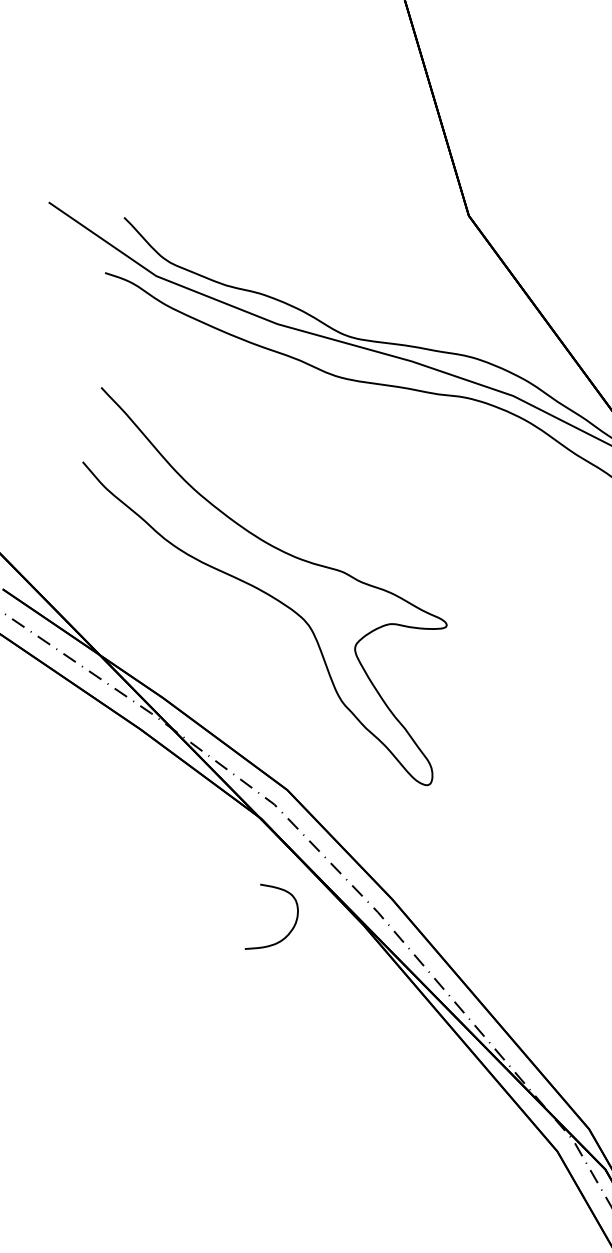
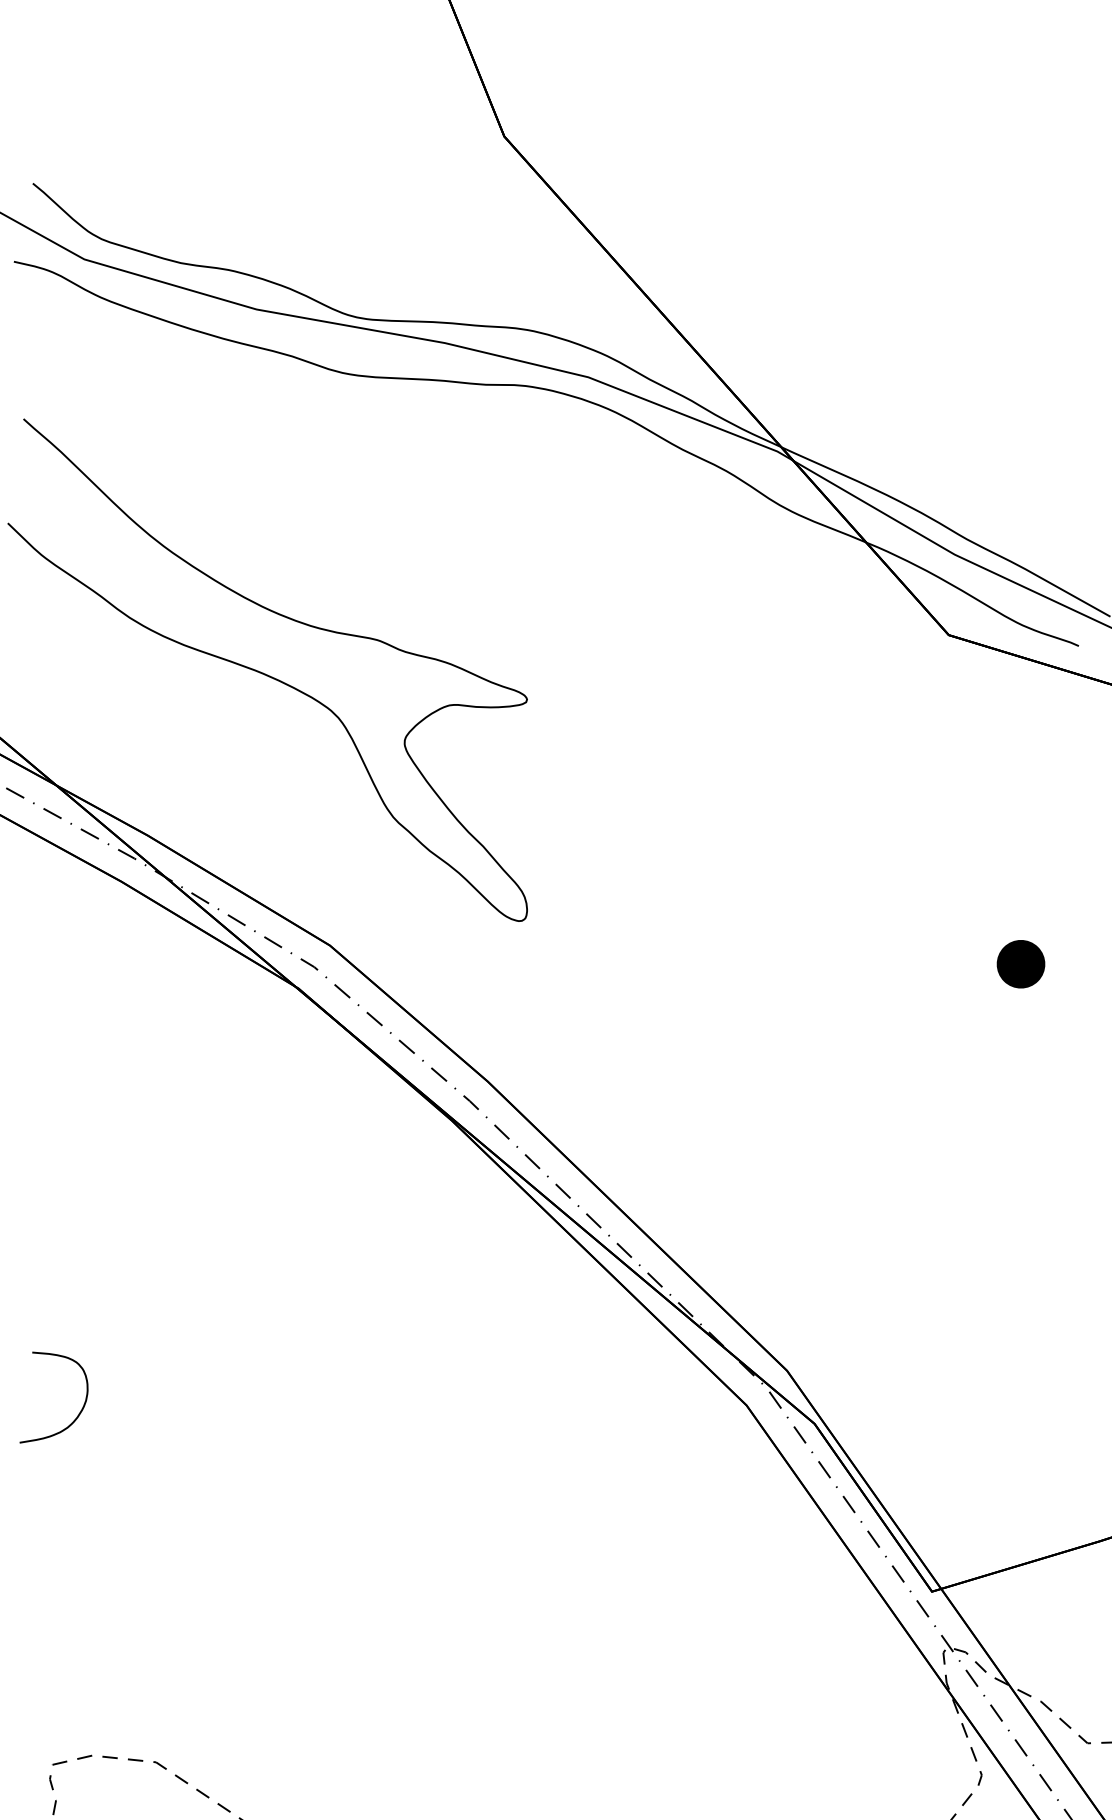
curve: (289, 931) -> (78, 1413), moved

